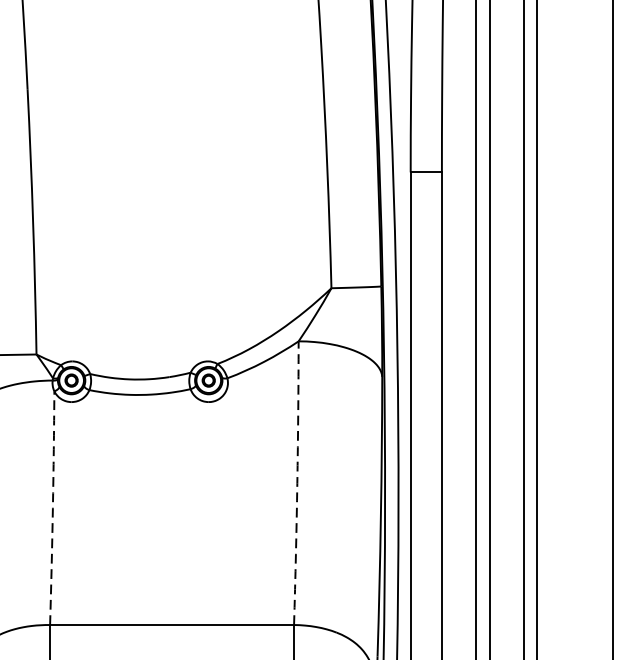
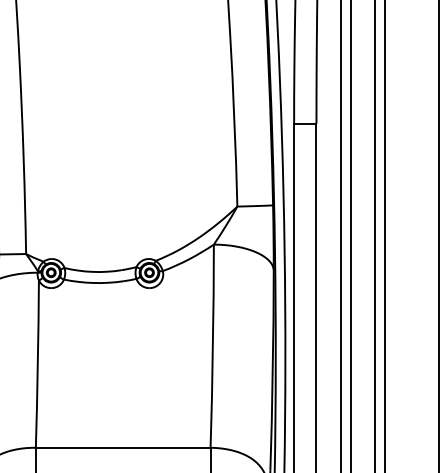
arc: (296, 483) -> (212, 346), dashed -> solid
arc: (52, 508) -> (37, 364), dashed -> solid

